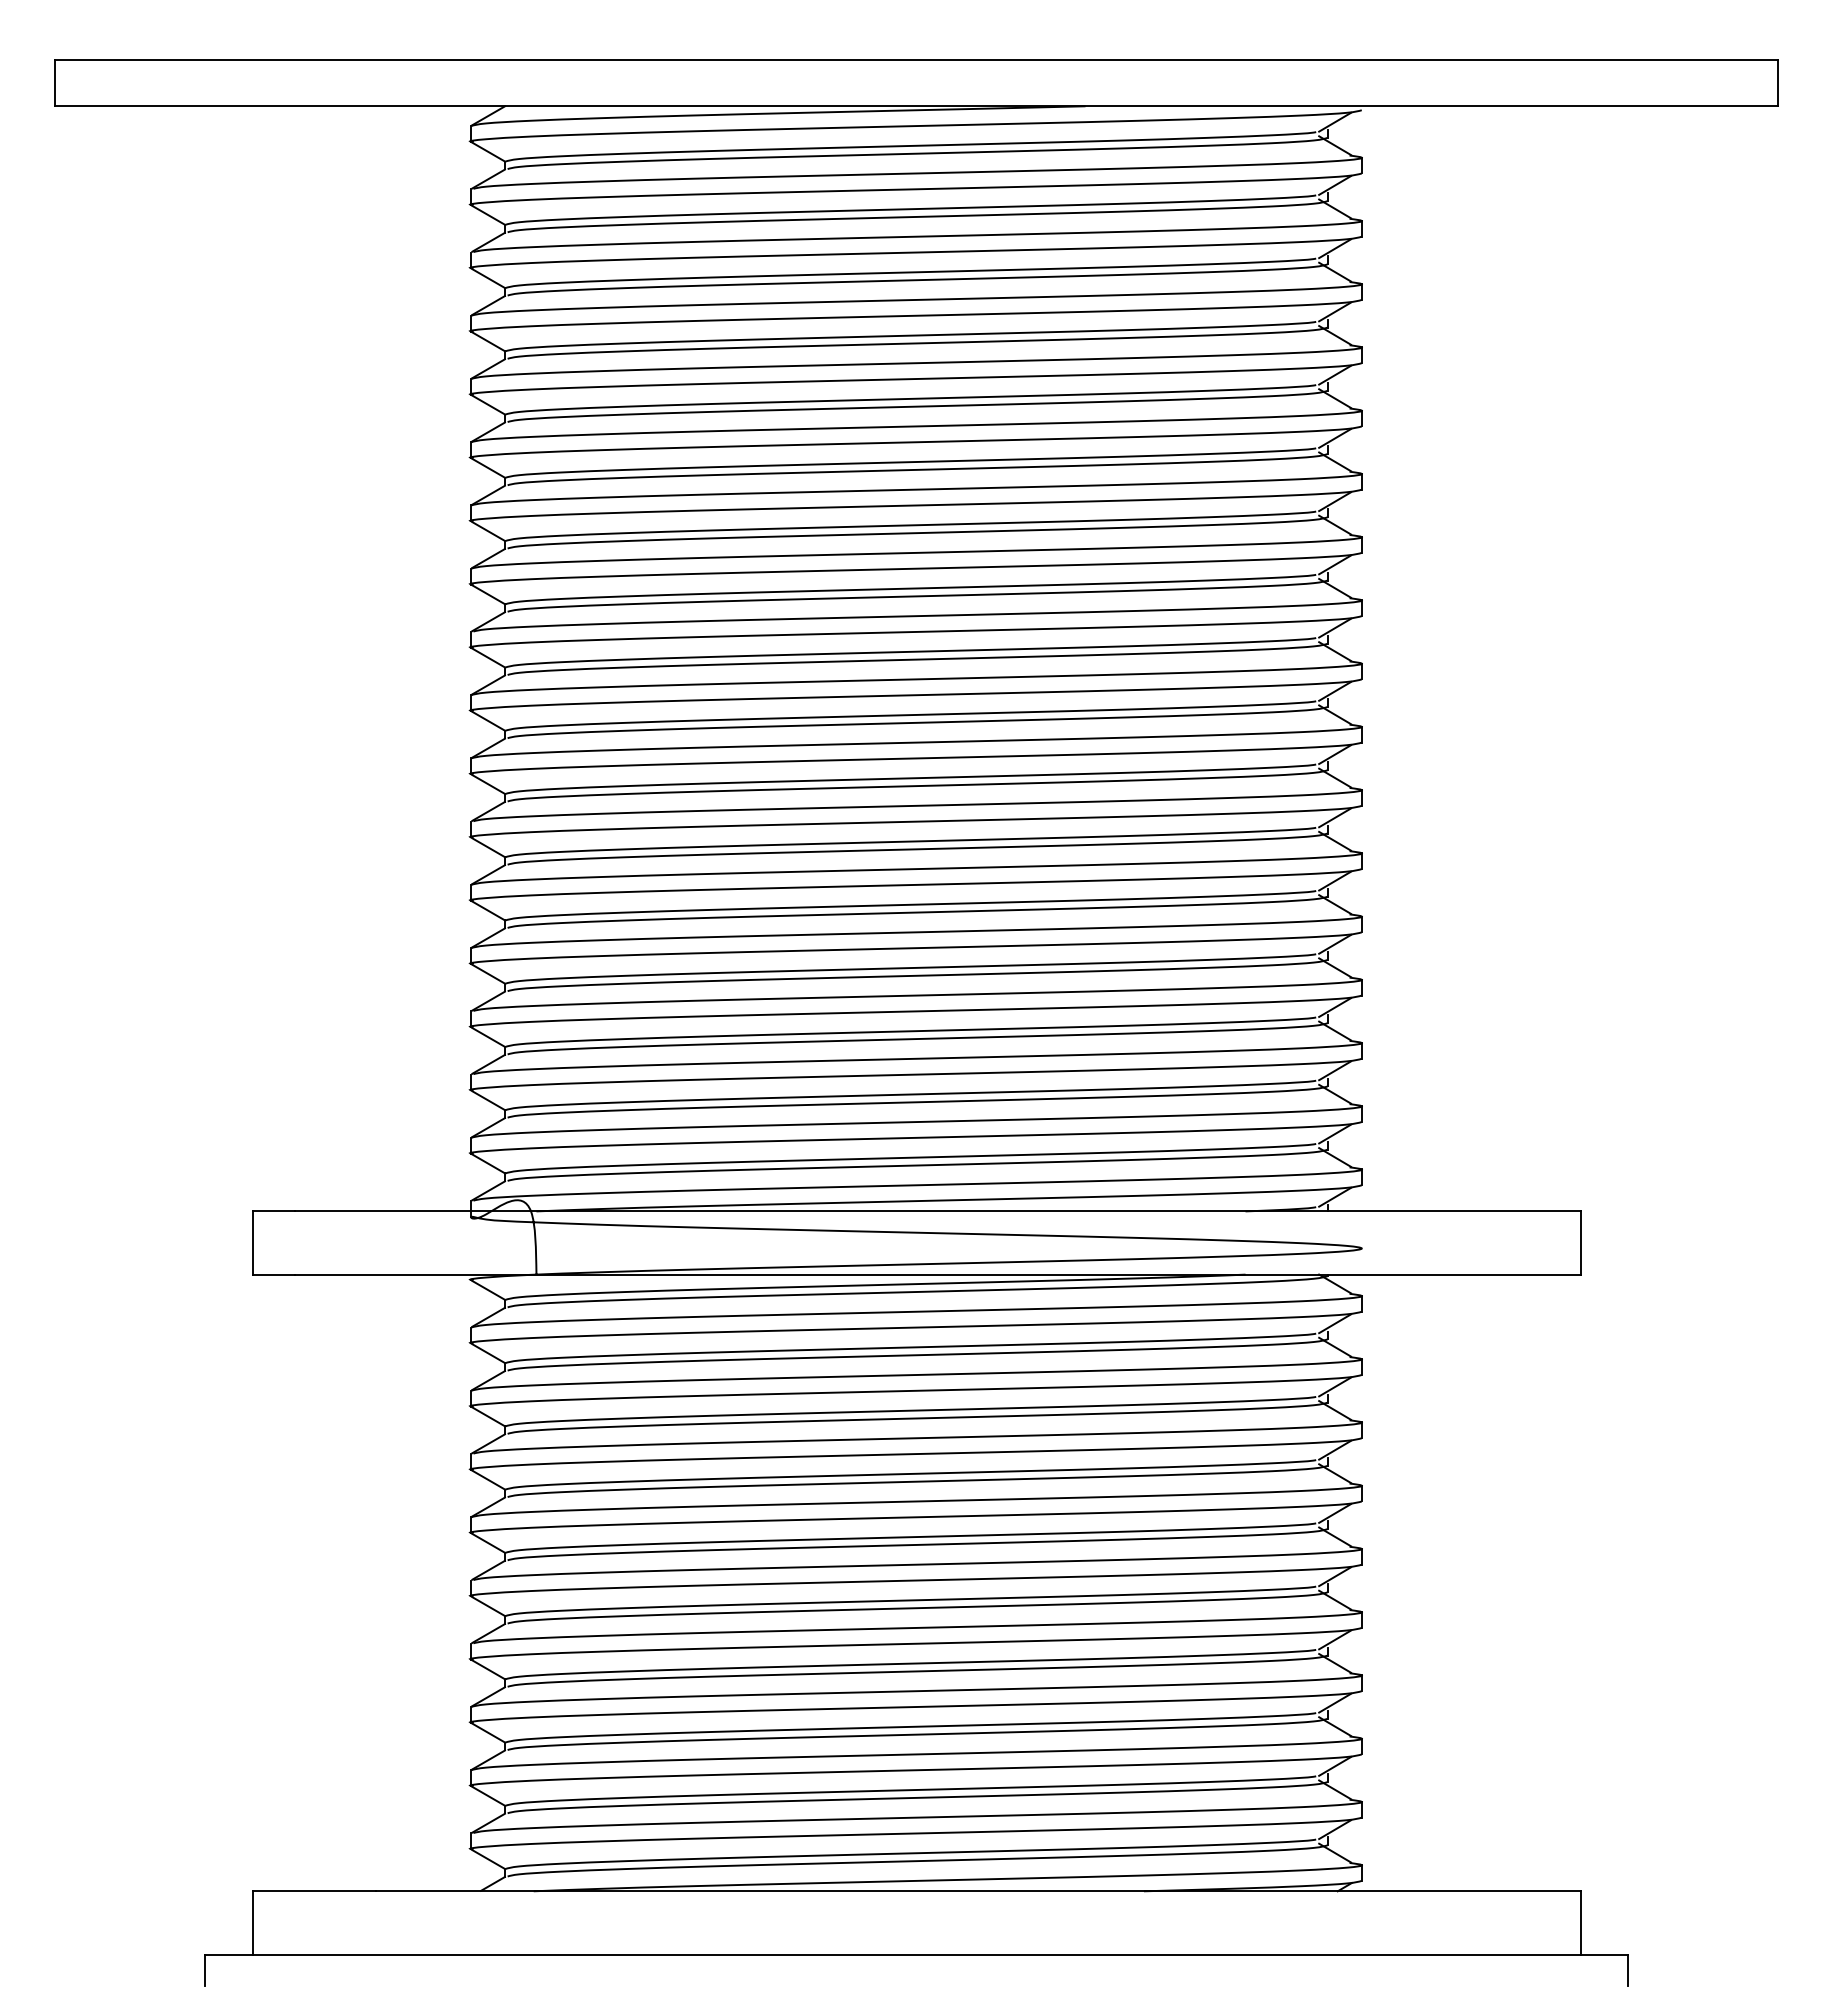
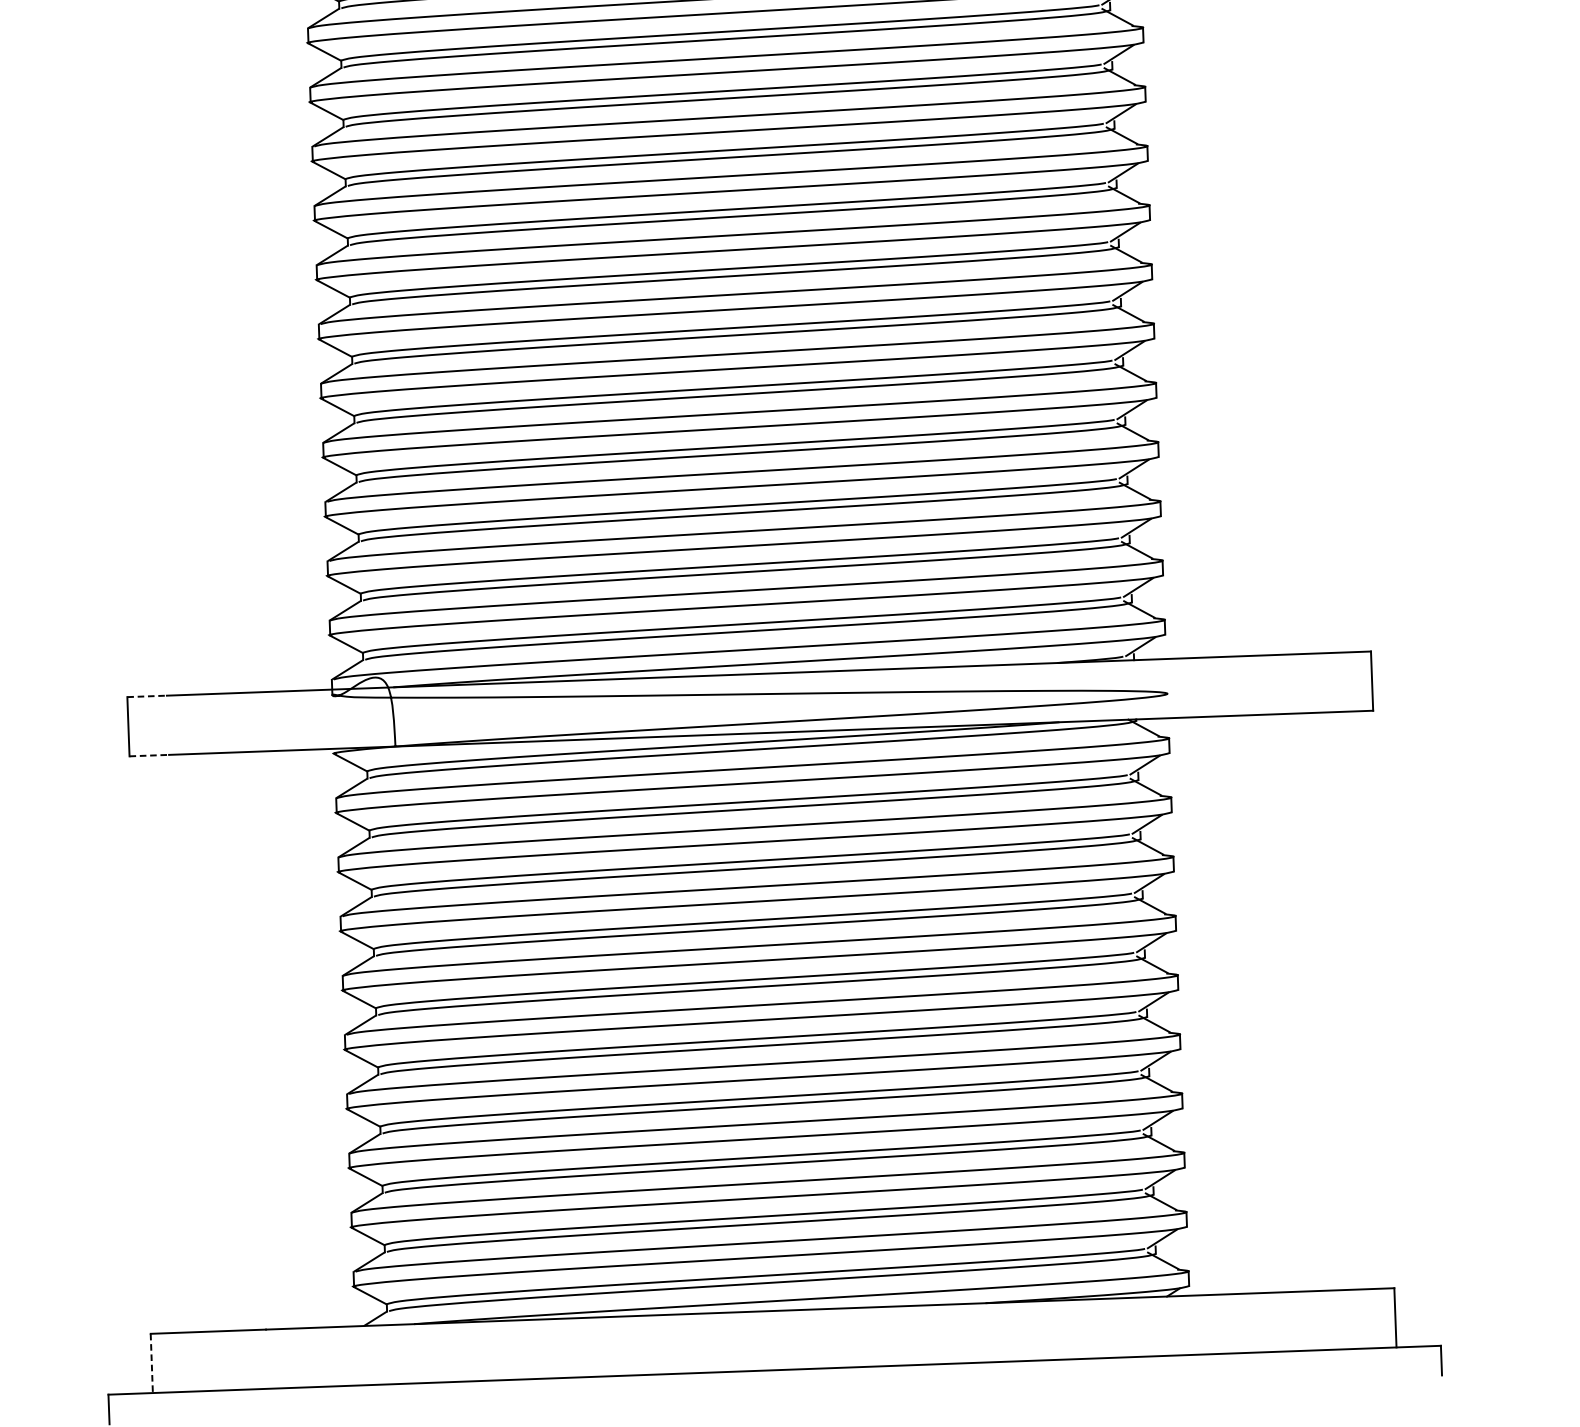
line: (274, 1211) -> (147, 696), solid -> dashed
line: (274, 1274) -> (150, 755), solid -> dashed
line: (252, 1922) -> (151, 1363), solid -> dashed

